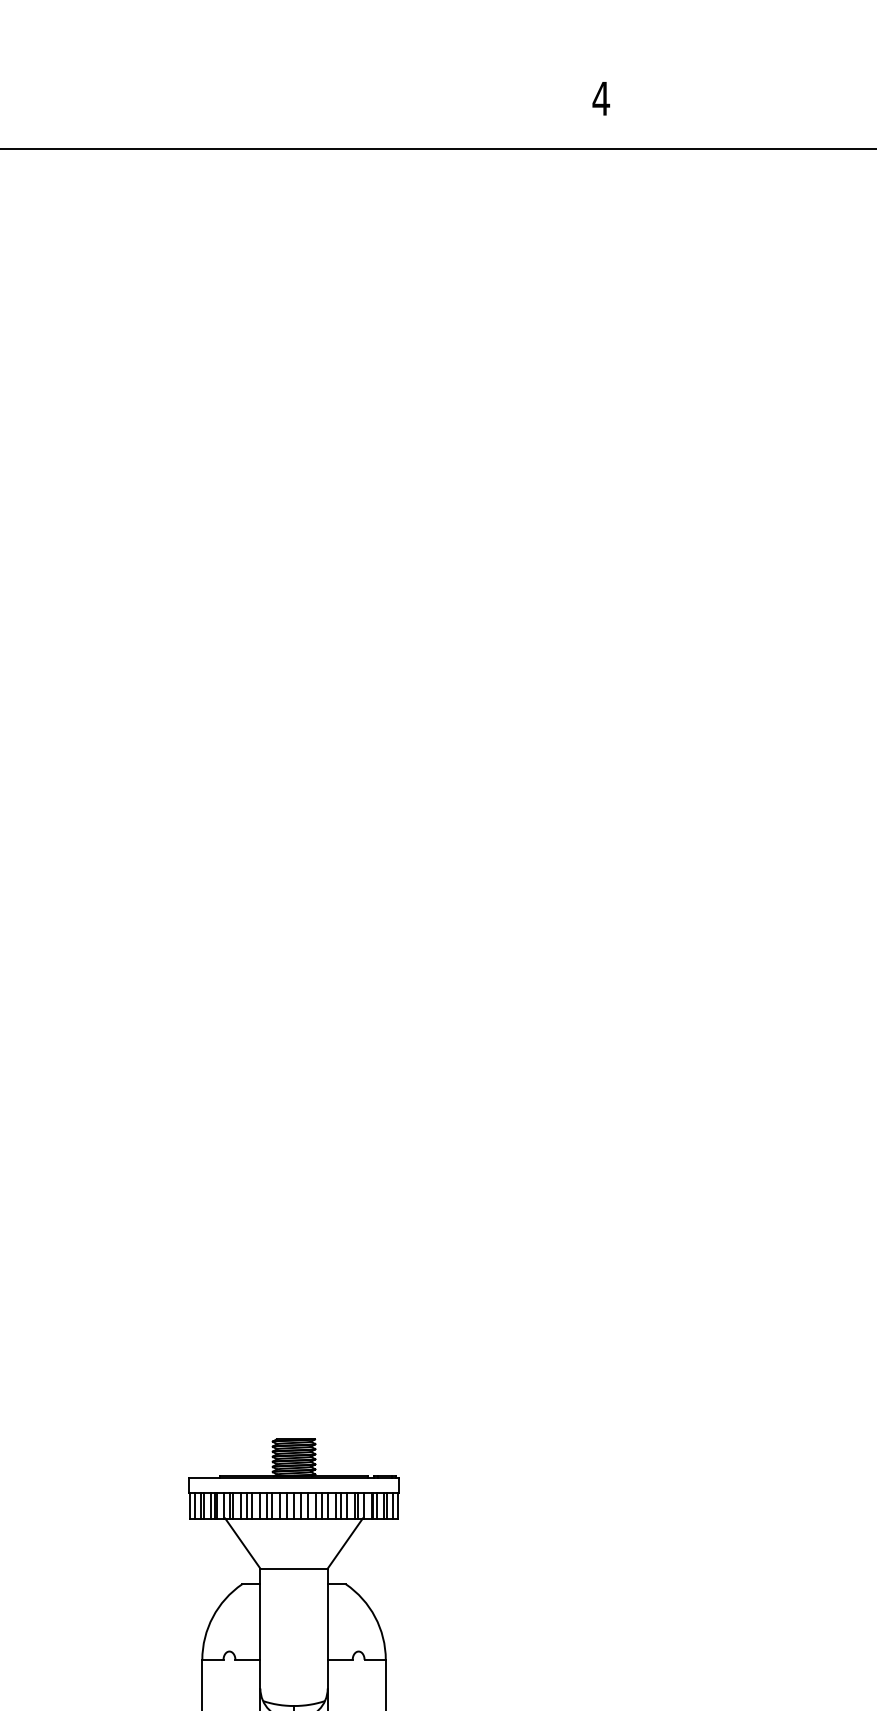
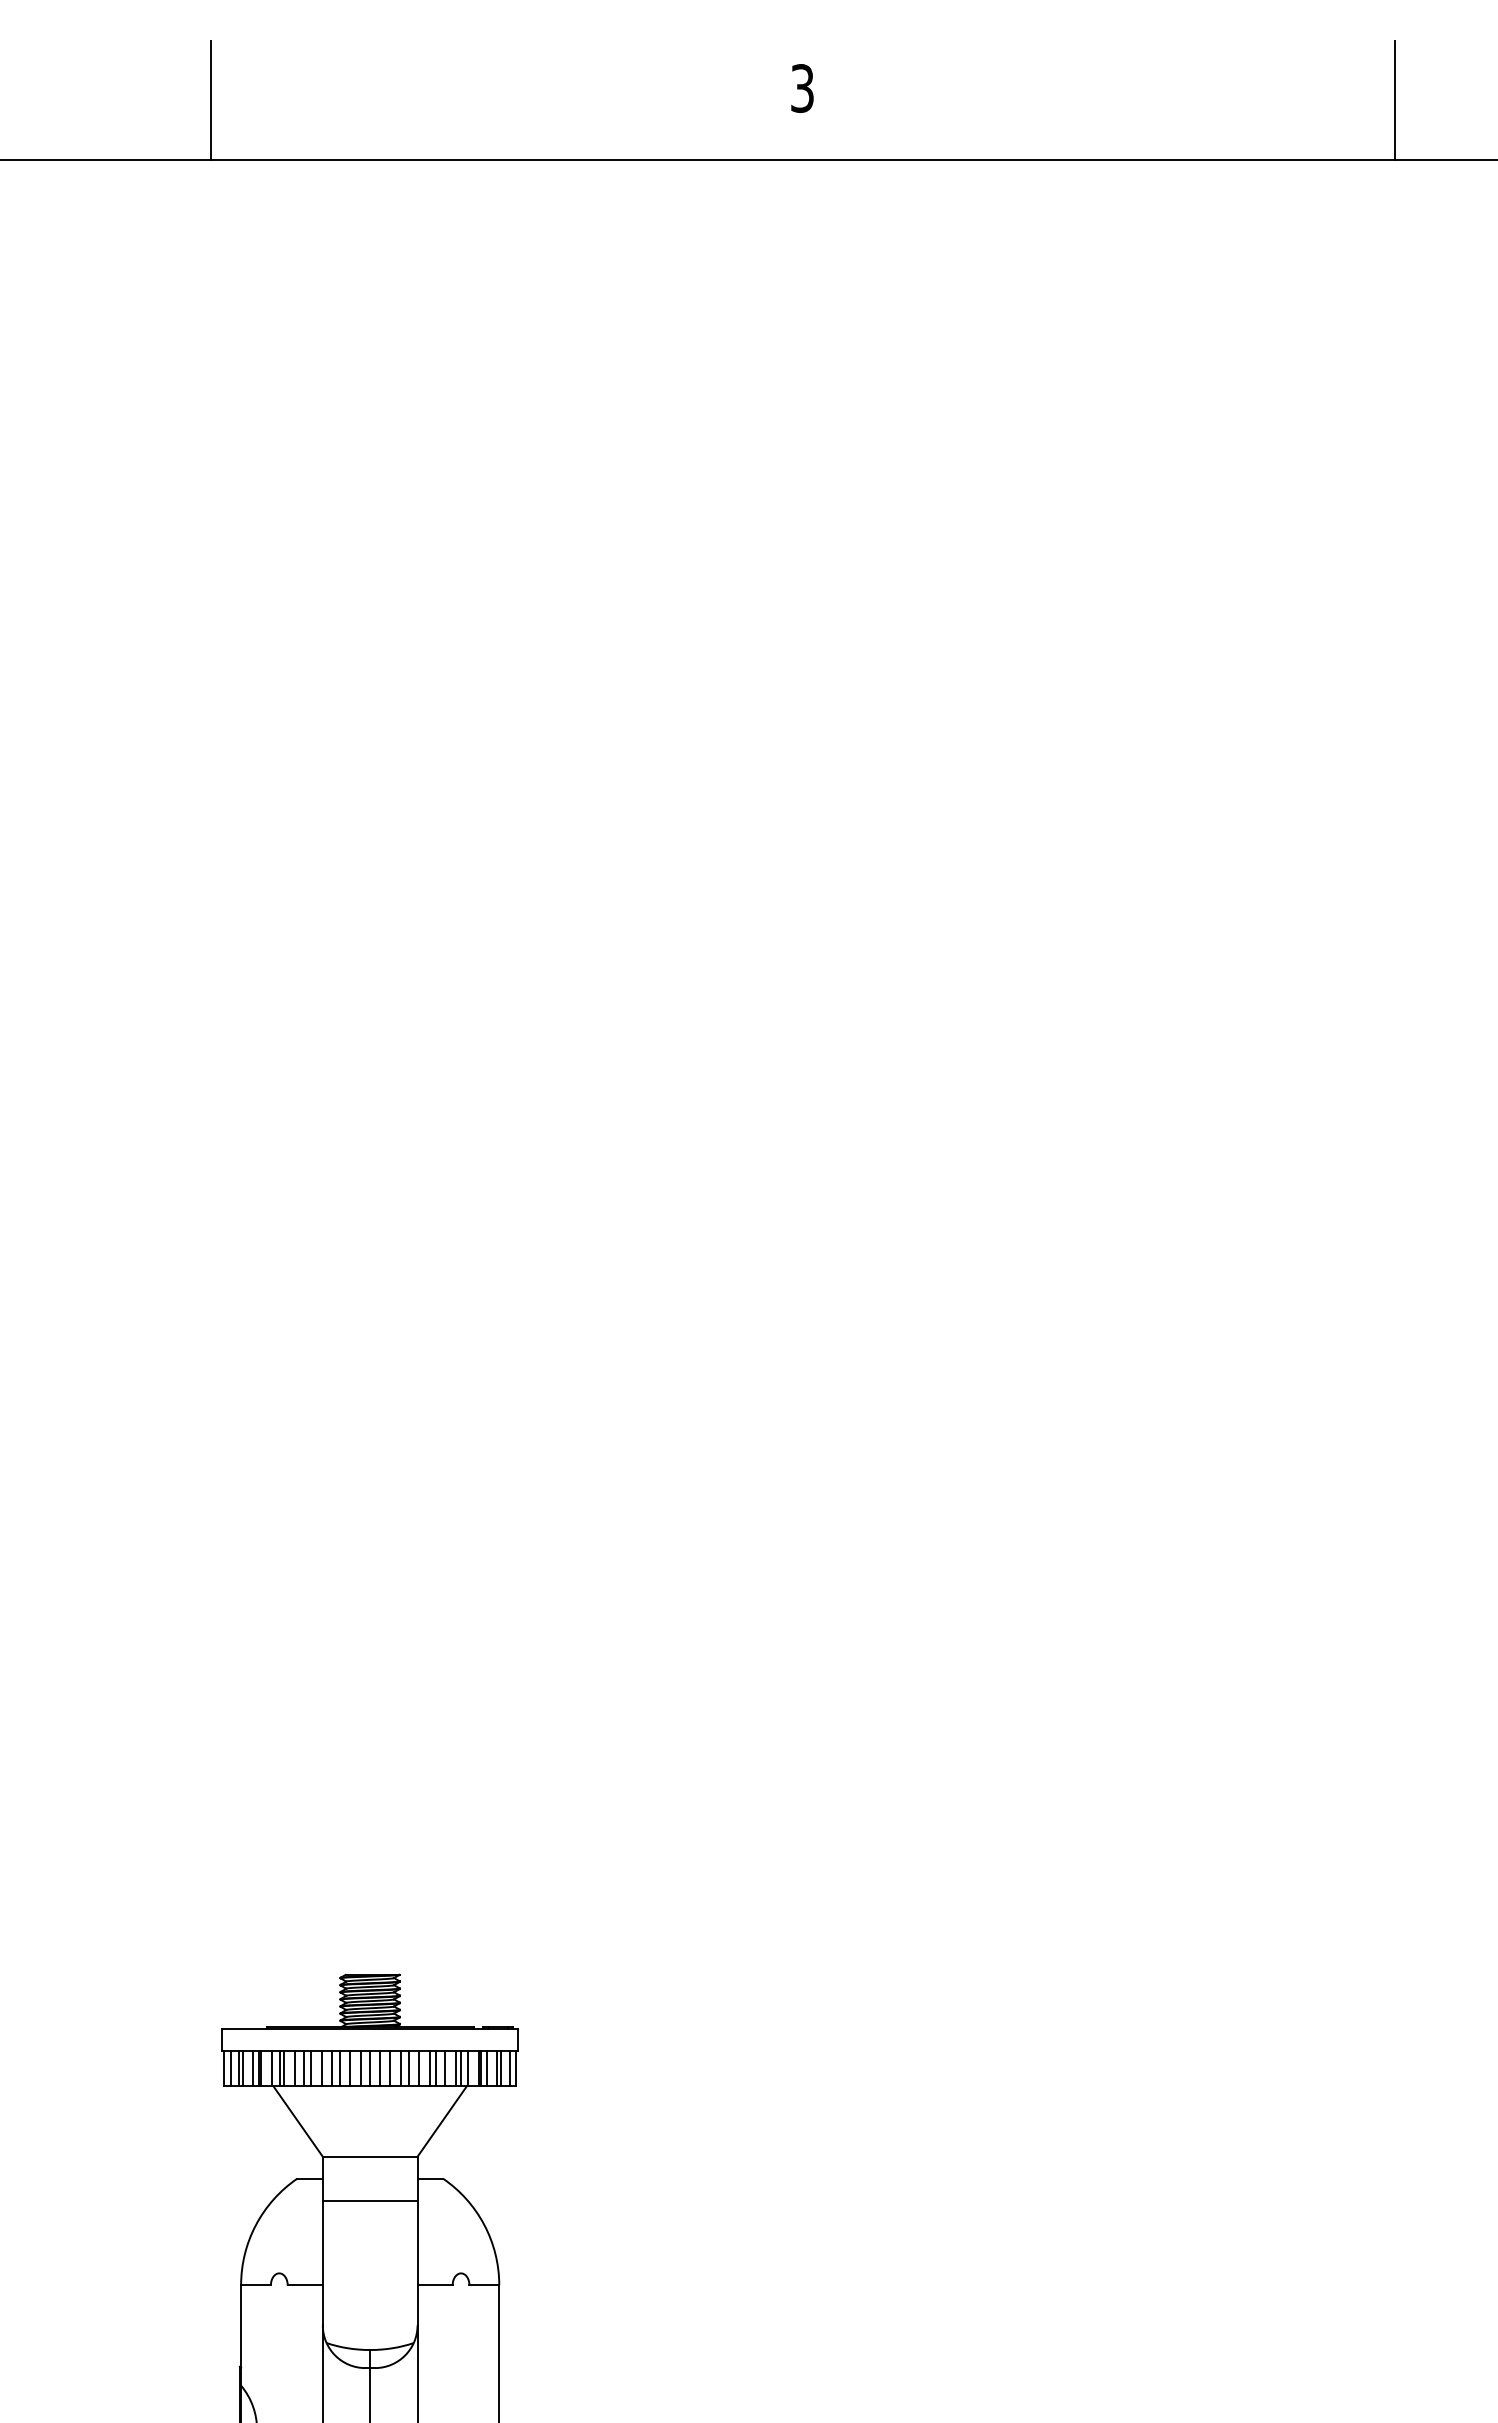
text: (601, 98) -> (802, 88), 4 -> 3
line: (180, 107) -> (210, 100), added
line: (293, 1600) -> (369, 2201), added

